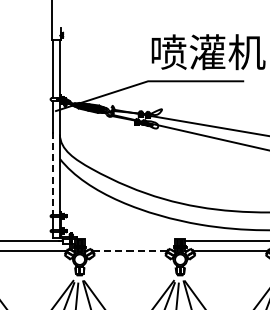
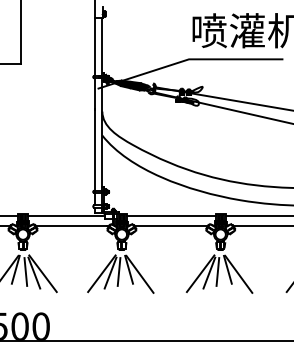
line: (52, 173) -> (95, 149), dashed -> solid
line: (129, 241) -> (170, 216), added
line: (130, 250) -> (171, 225), dashed -> solid

